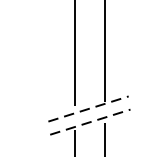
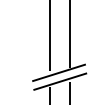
line: (89, 108) -> (59, 72), dashed -> solid
line: (90, 121) -> (60, 81), dashed -> solid

